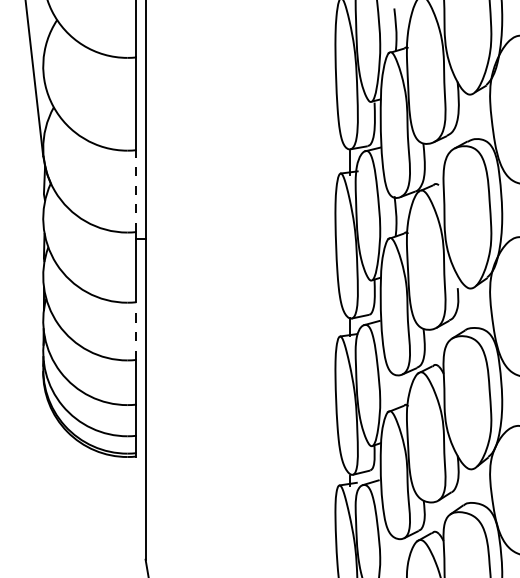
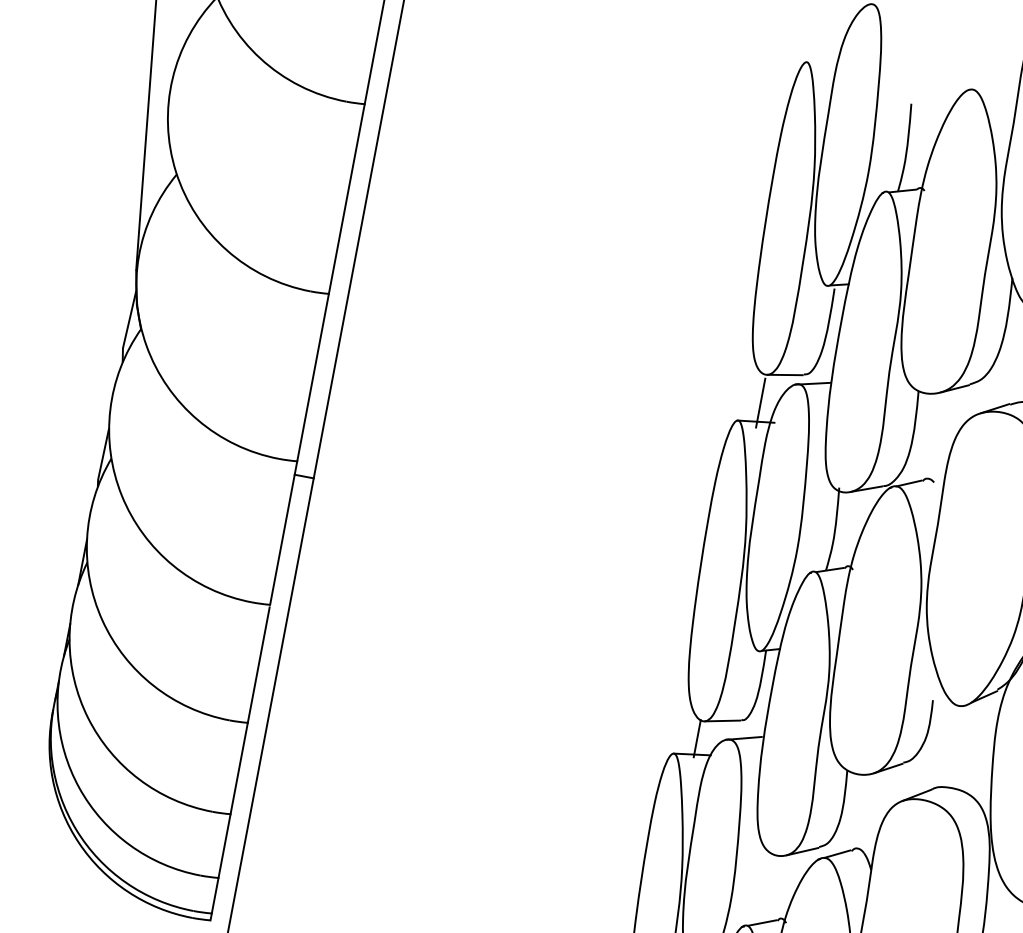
line: (136, 191) -> (313, 378), dashed -> solid
line: (136, 331) -> (259, 664), dashed -> solid

